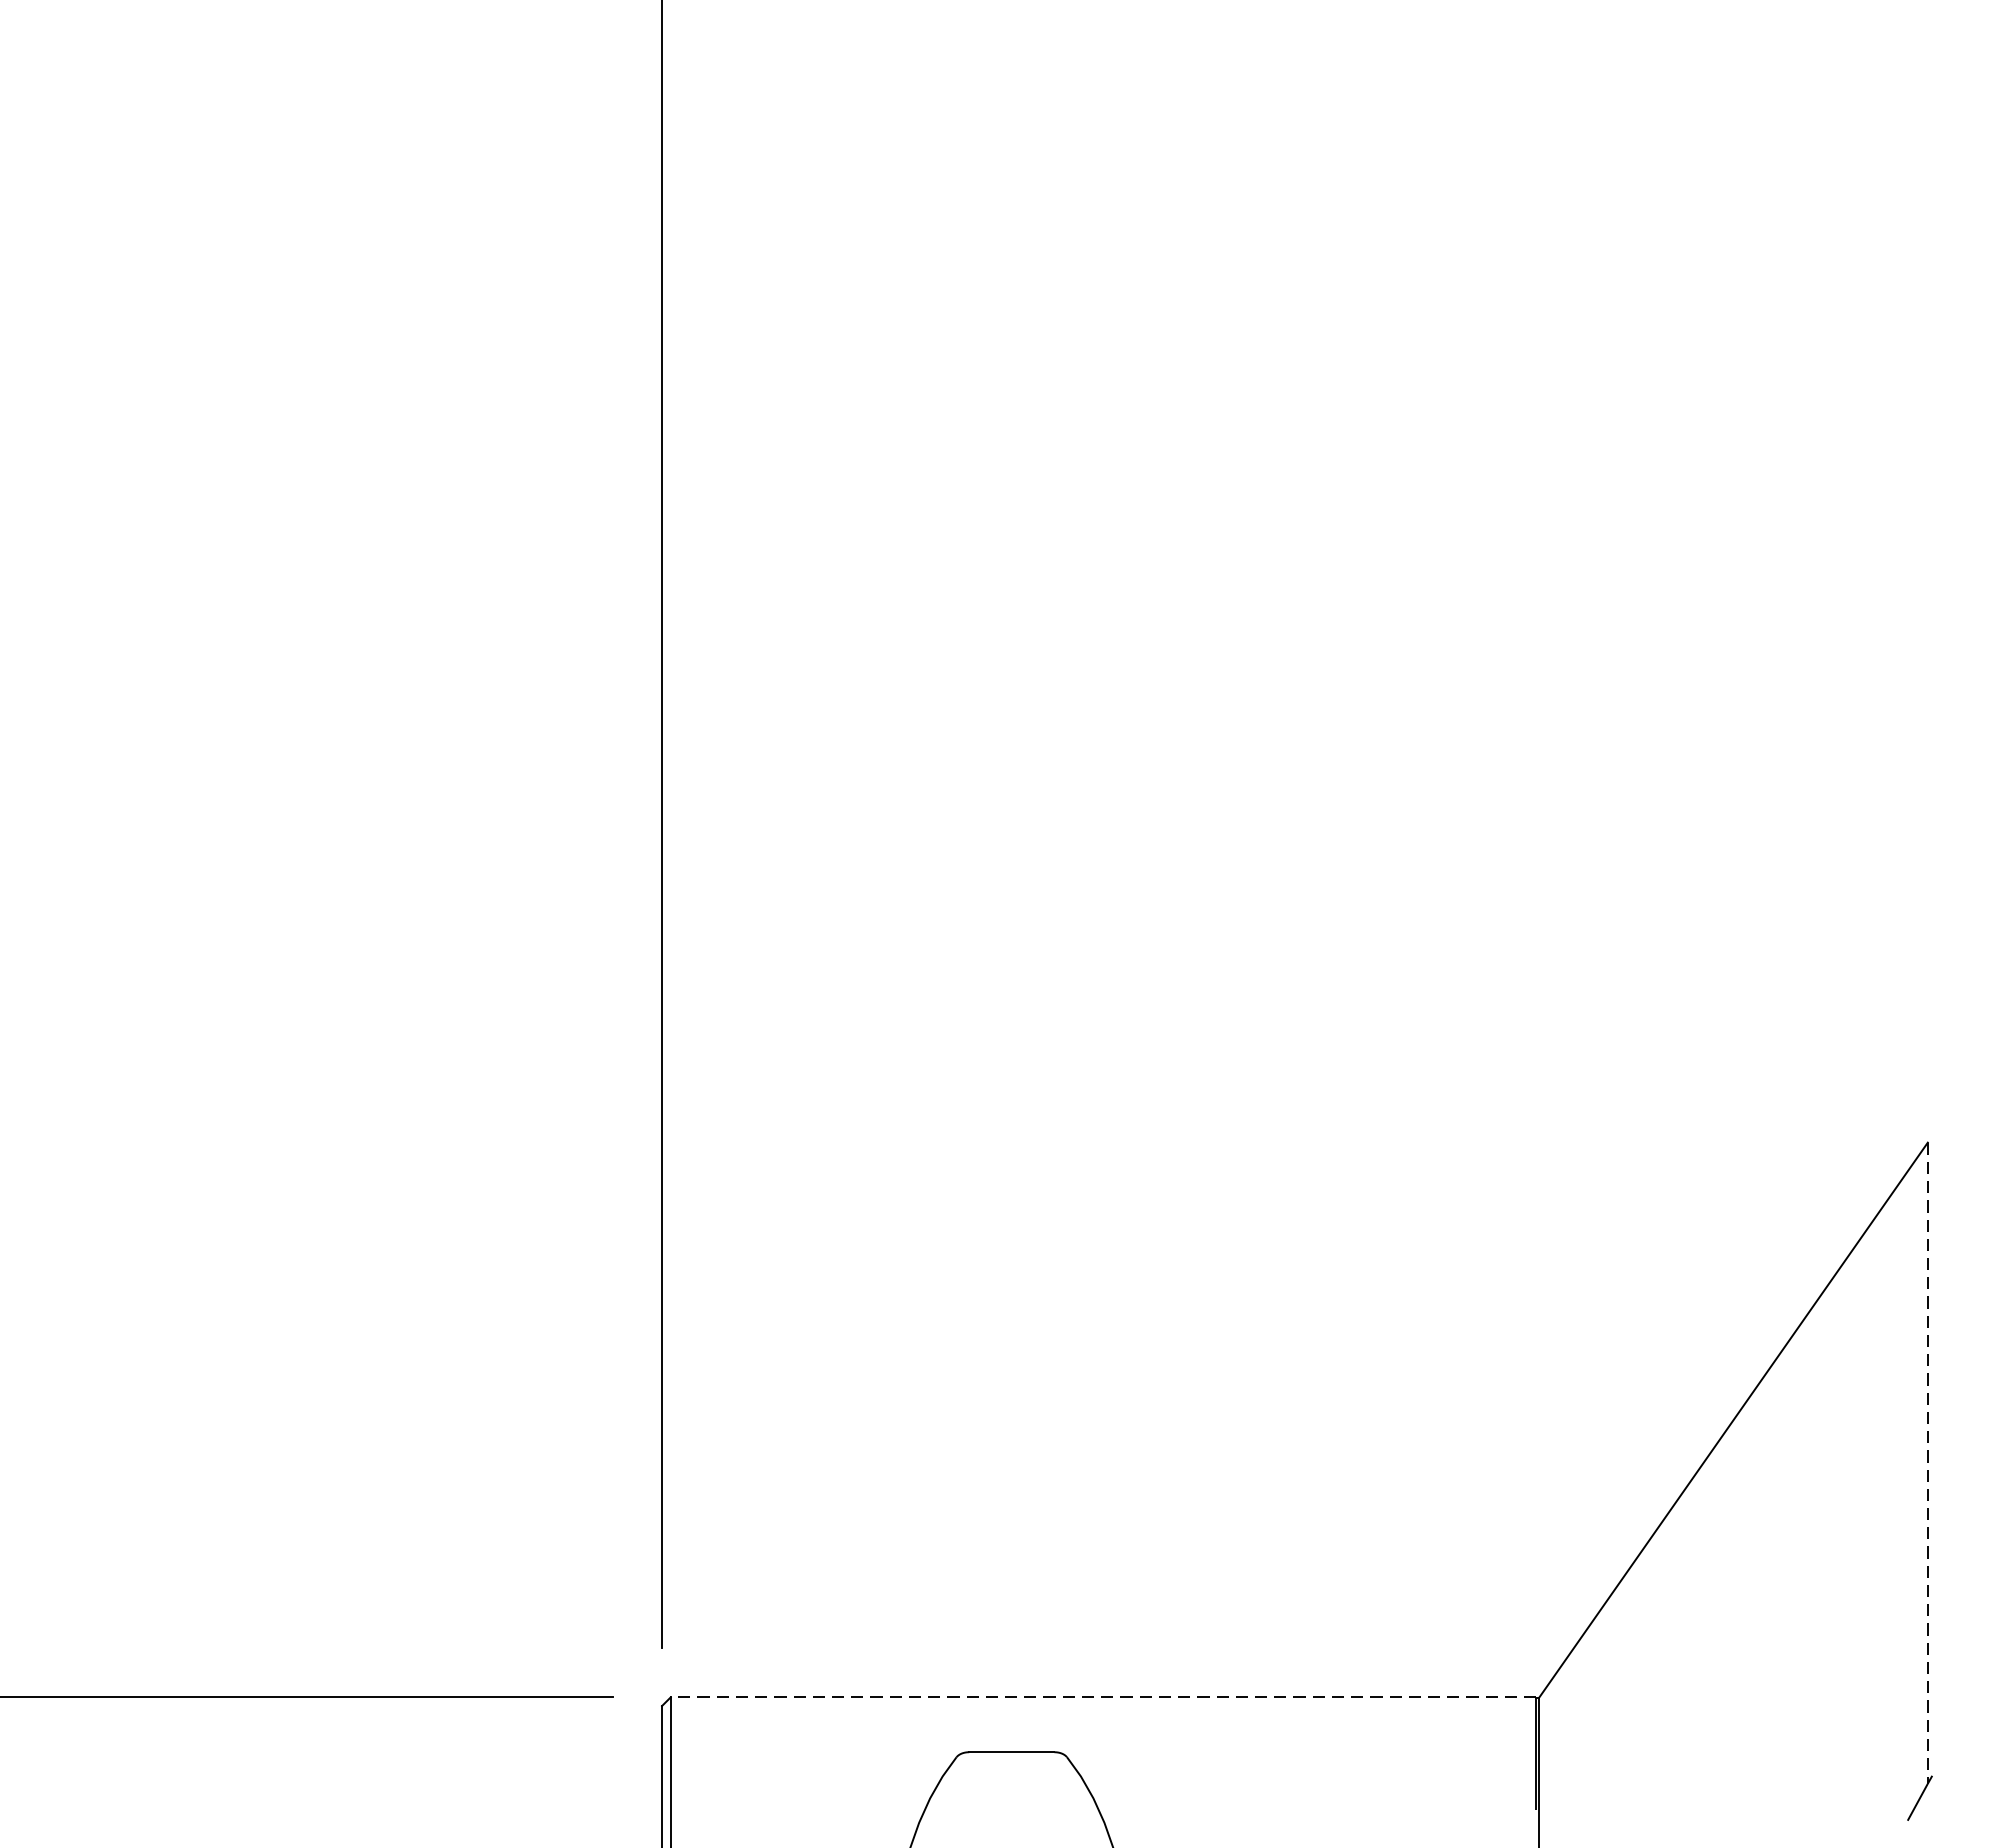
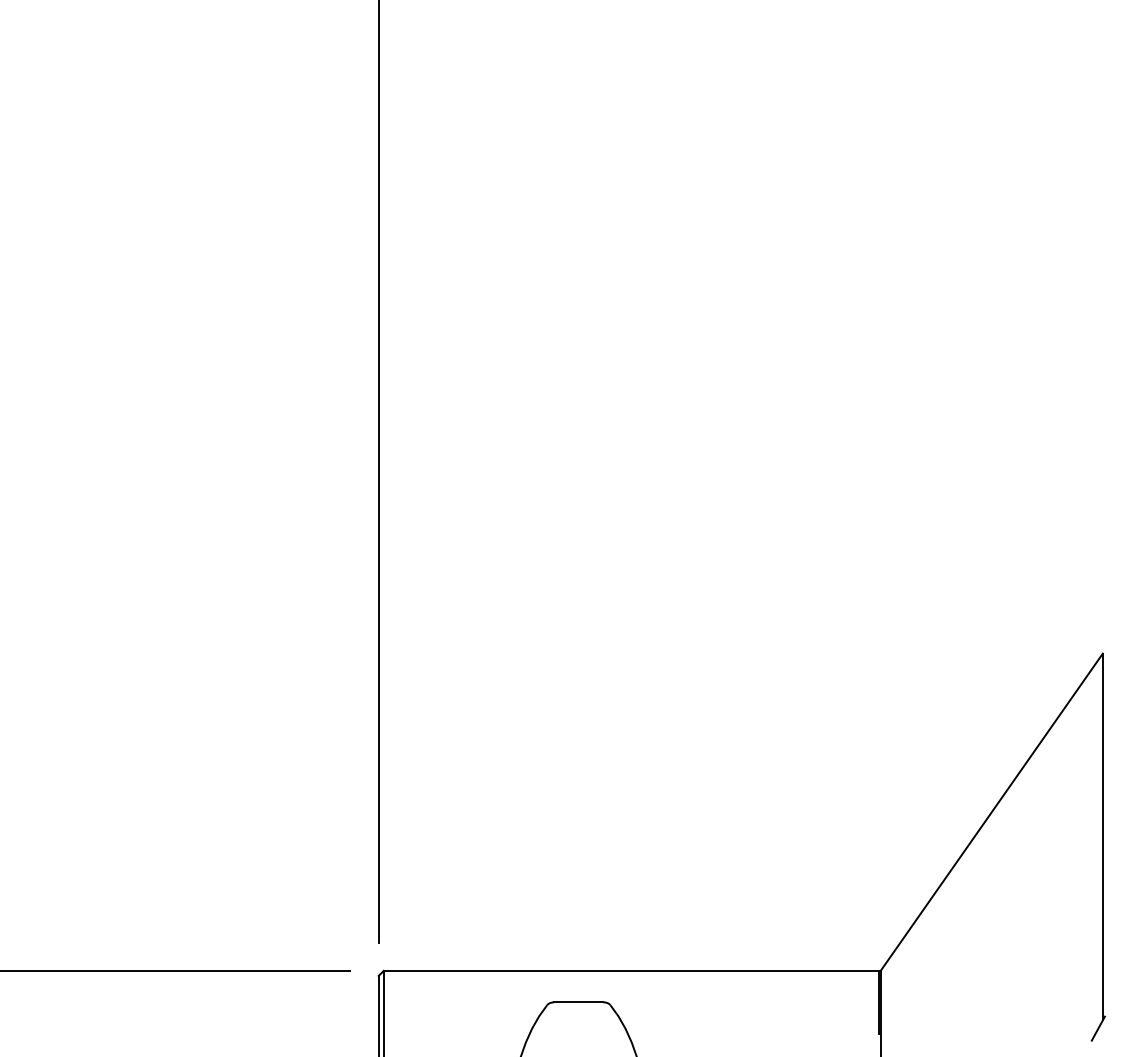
line: (1927, 1464) -> (1102, 837), dashed -> solid
line: (1103, 1696) -> (631, 970), dashed -> solid

